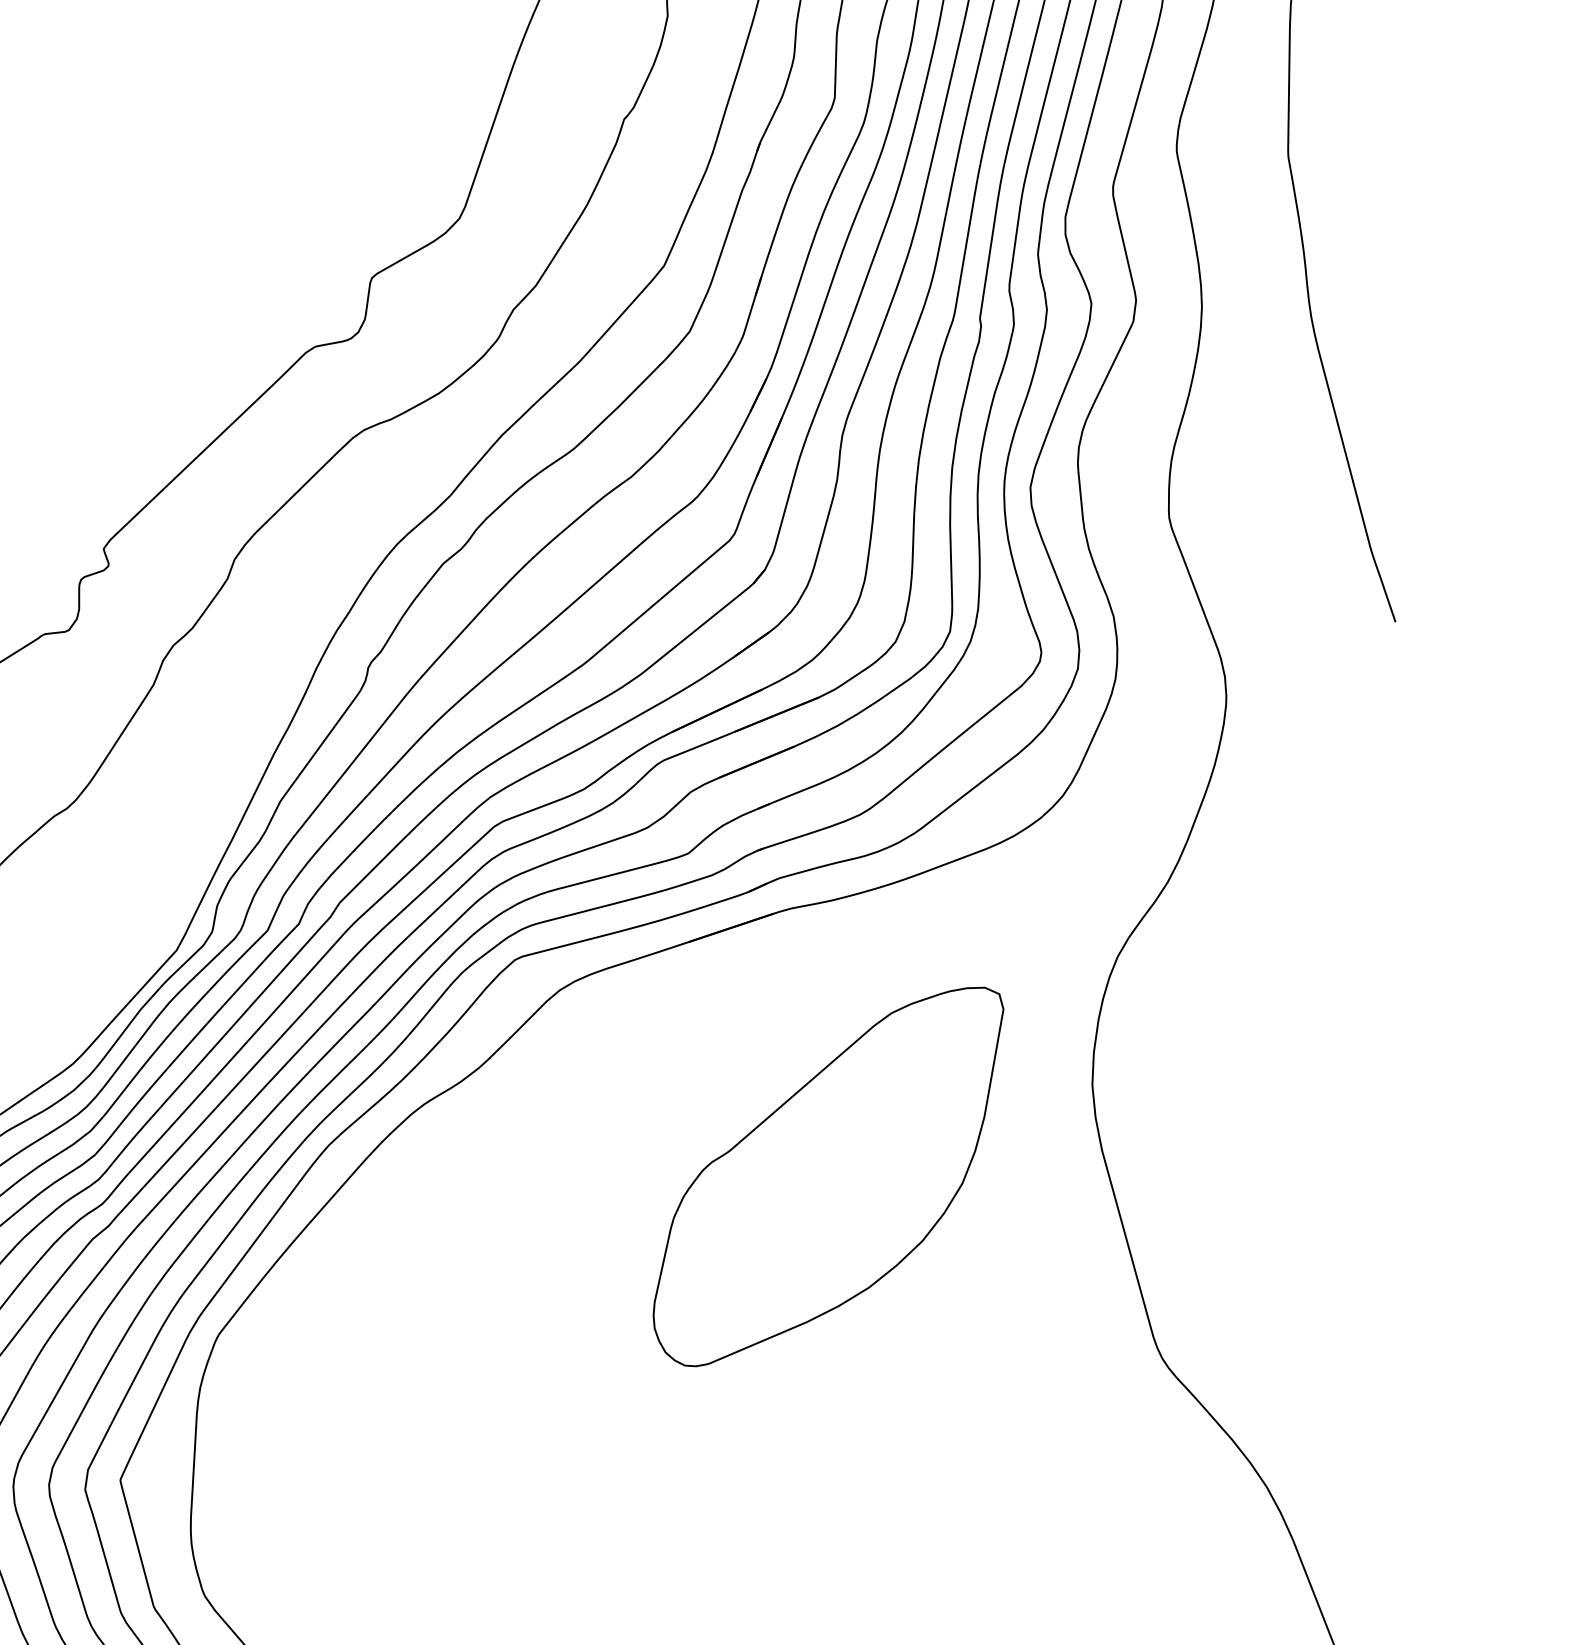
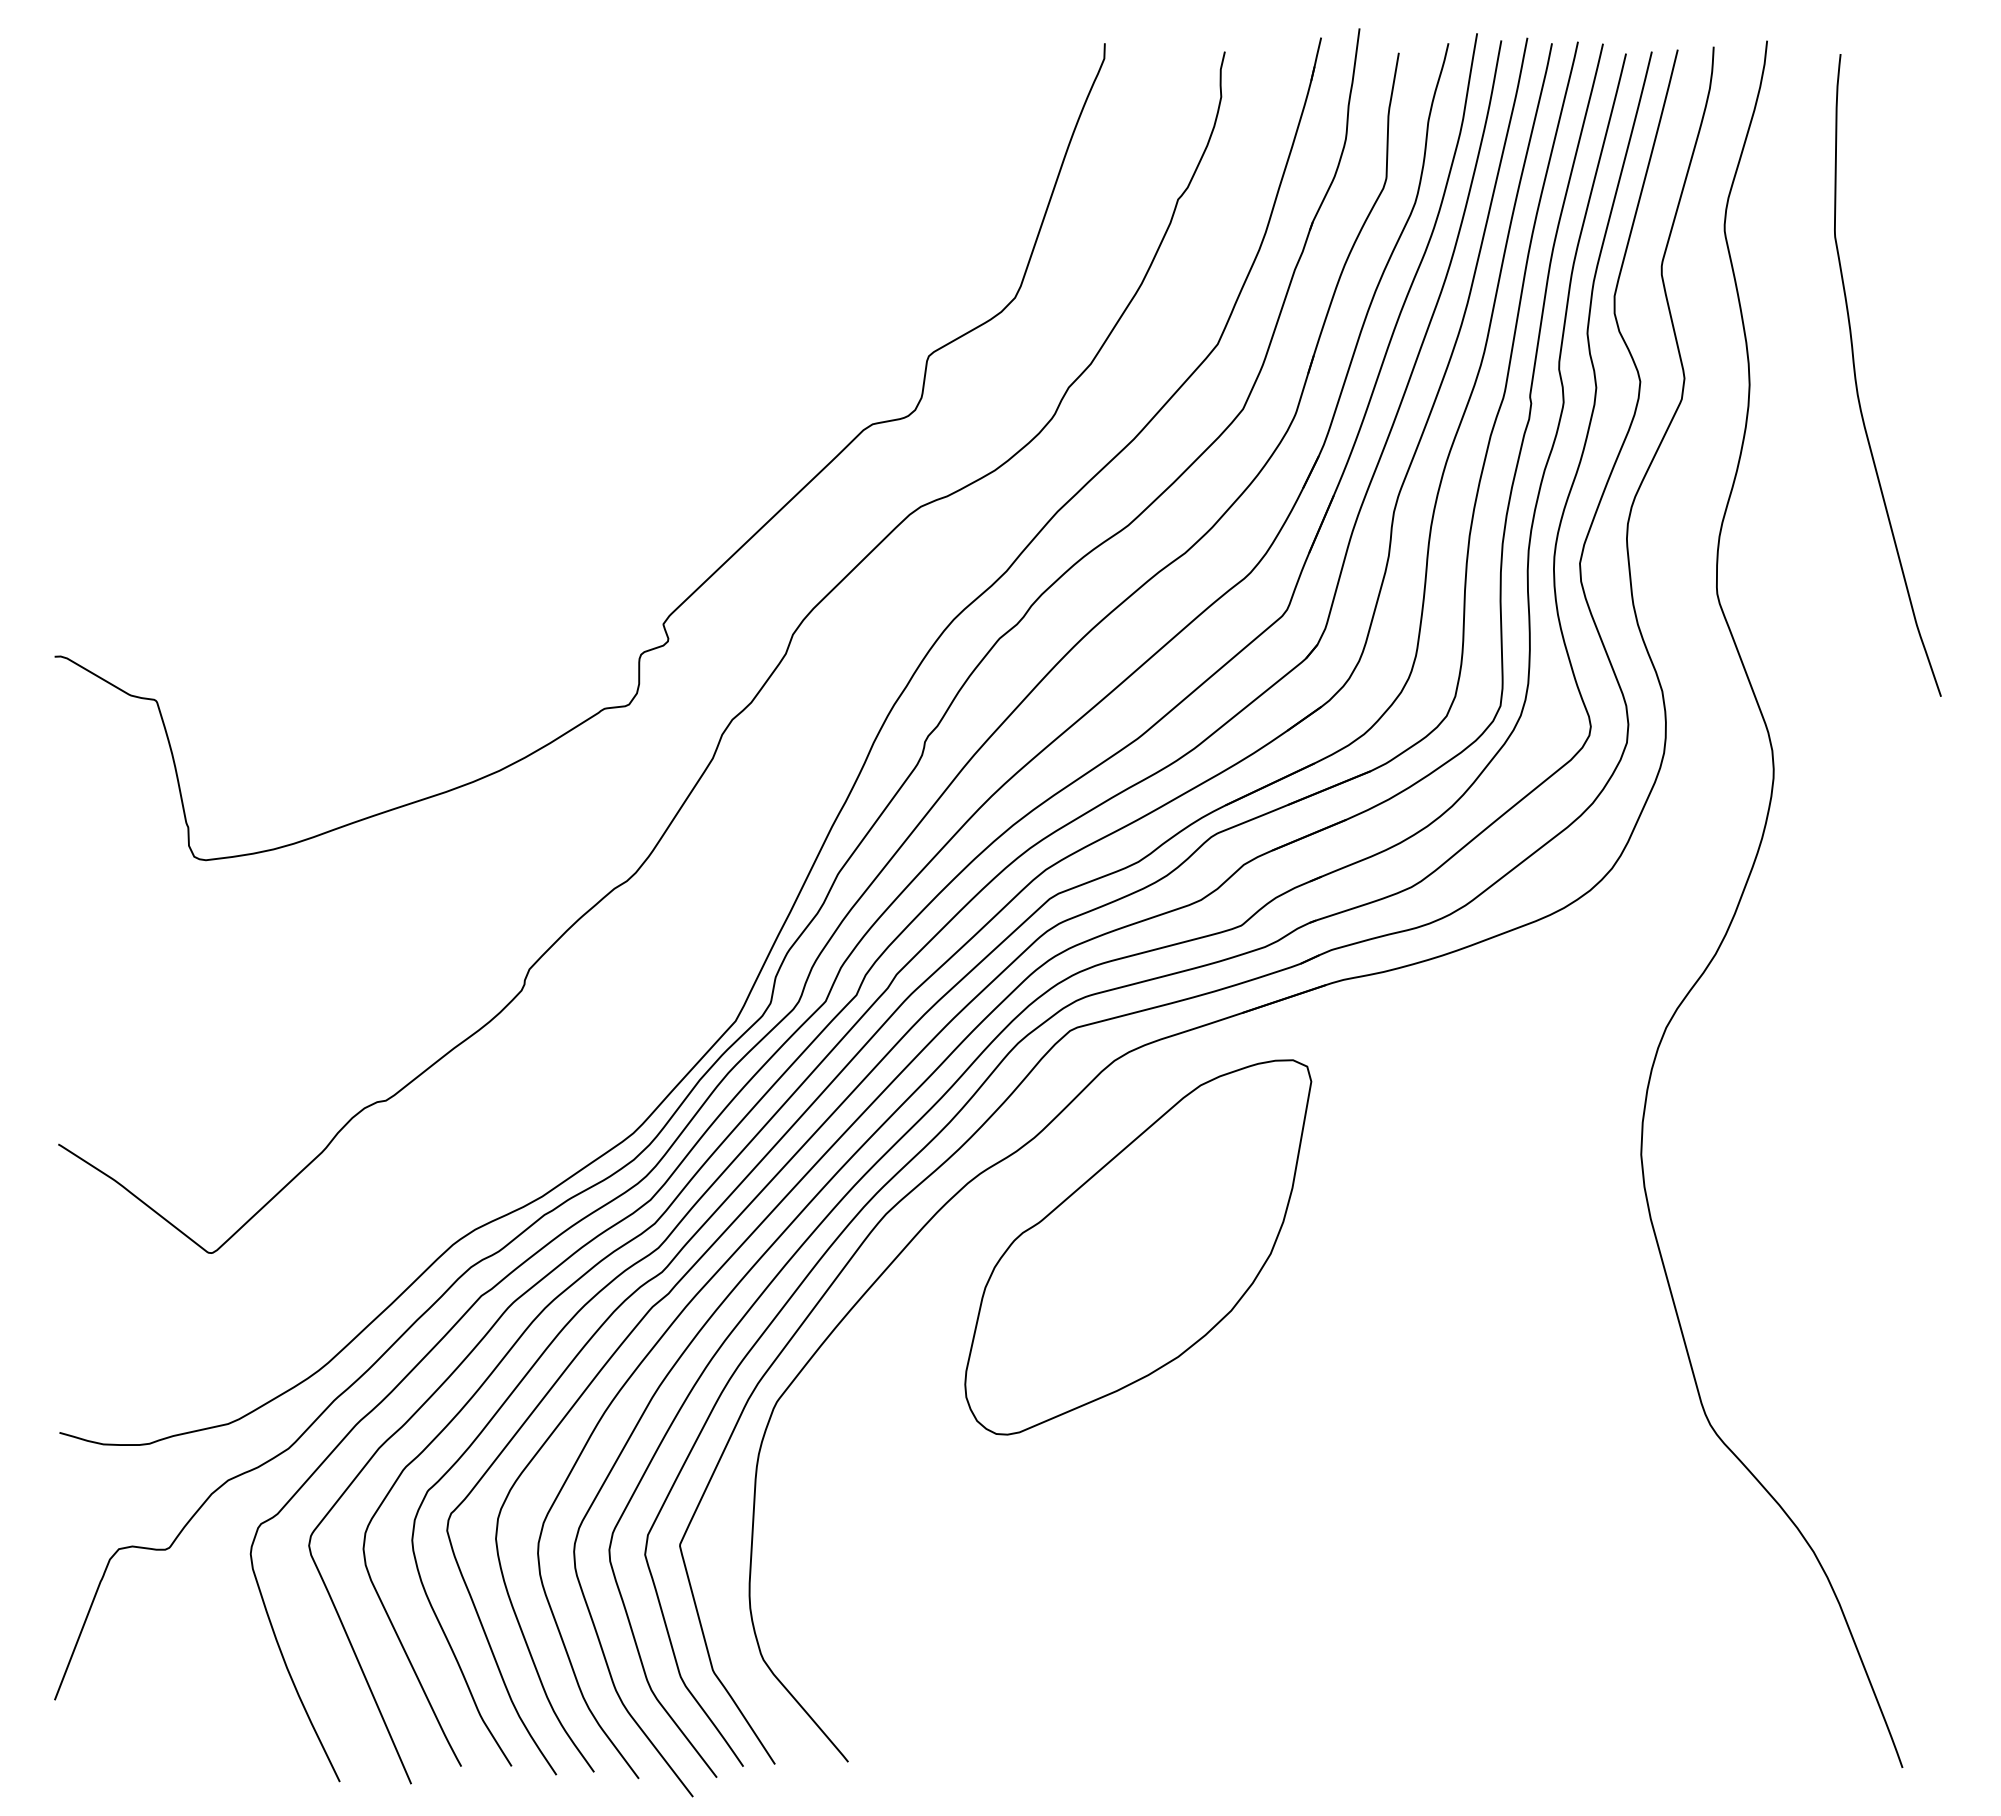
part: (828, 1177) -> (1138, 1247), moved

